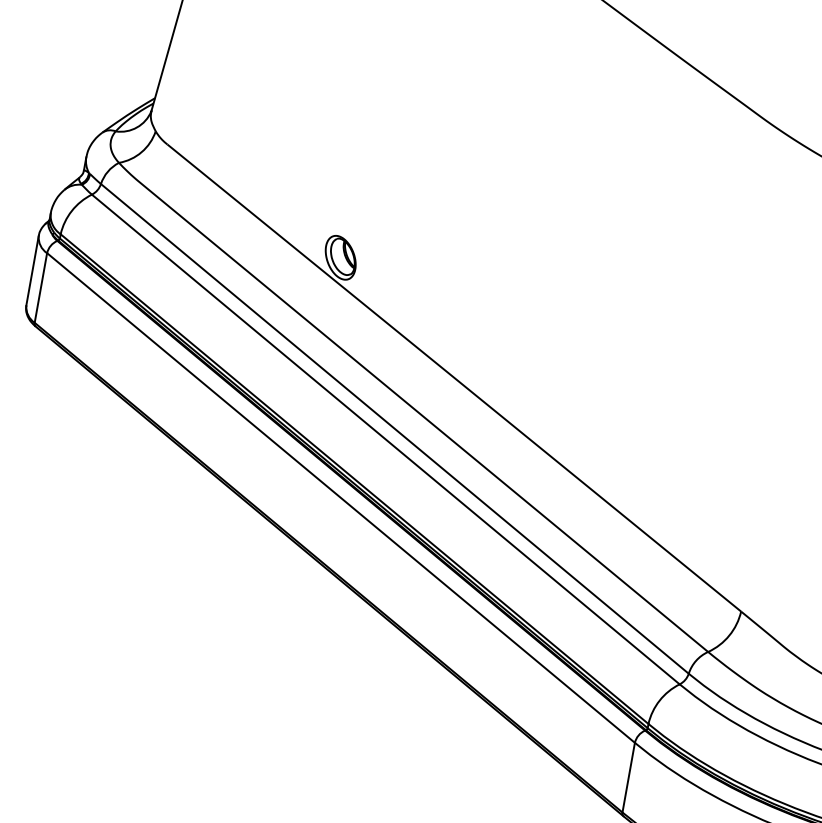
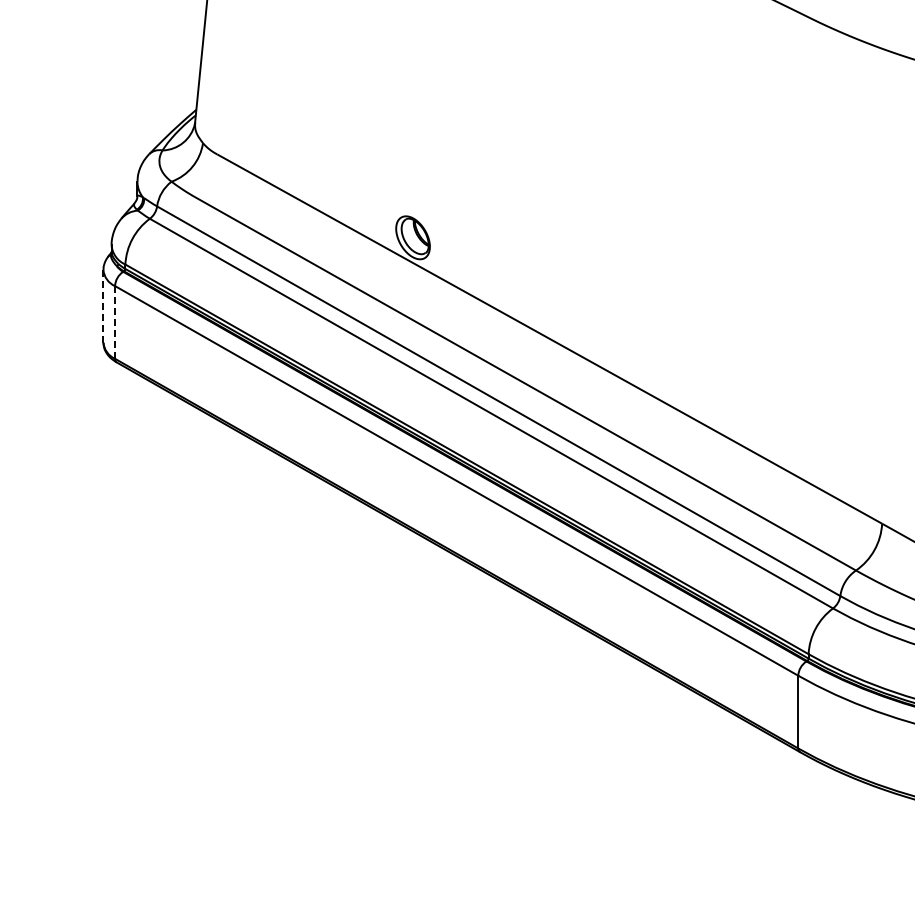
line: (32, 270) -> (103, 306), solid -> dashed
line: (41, 288) -> (115, 322), solid -> dashed

